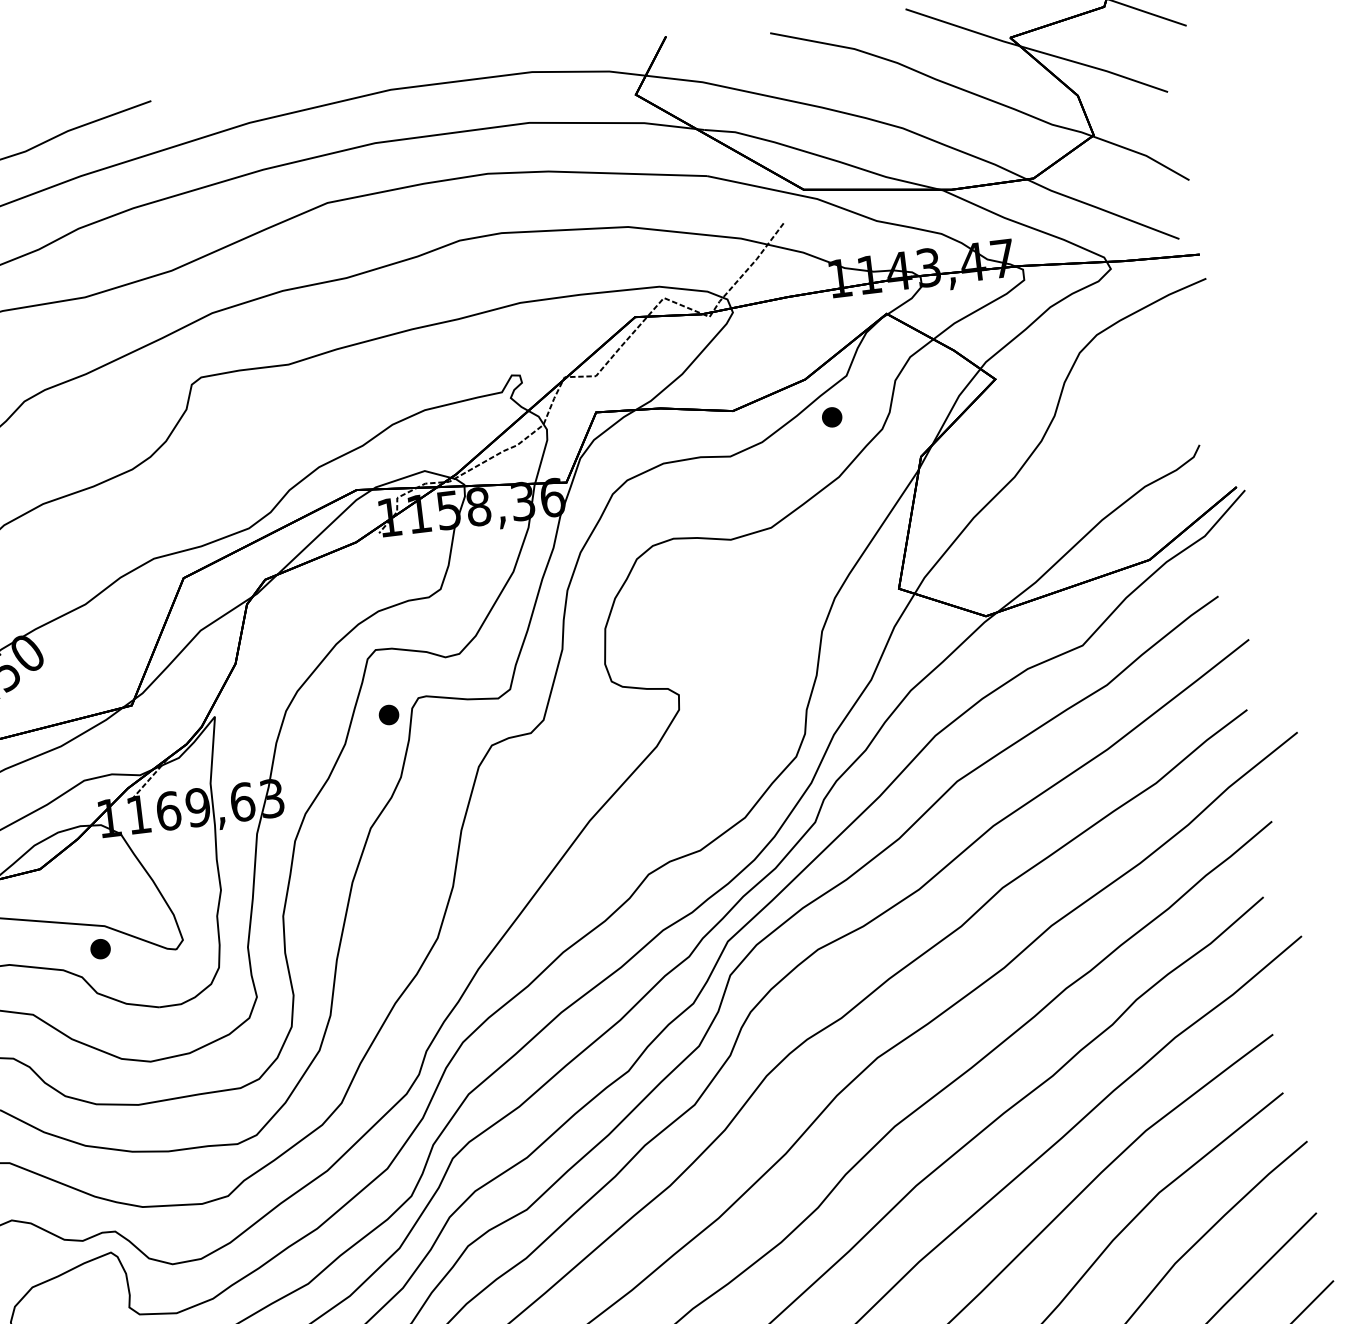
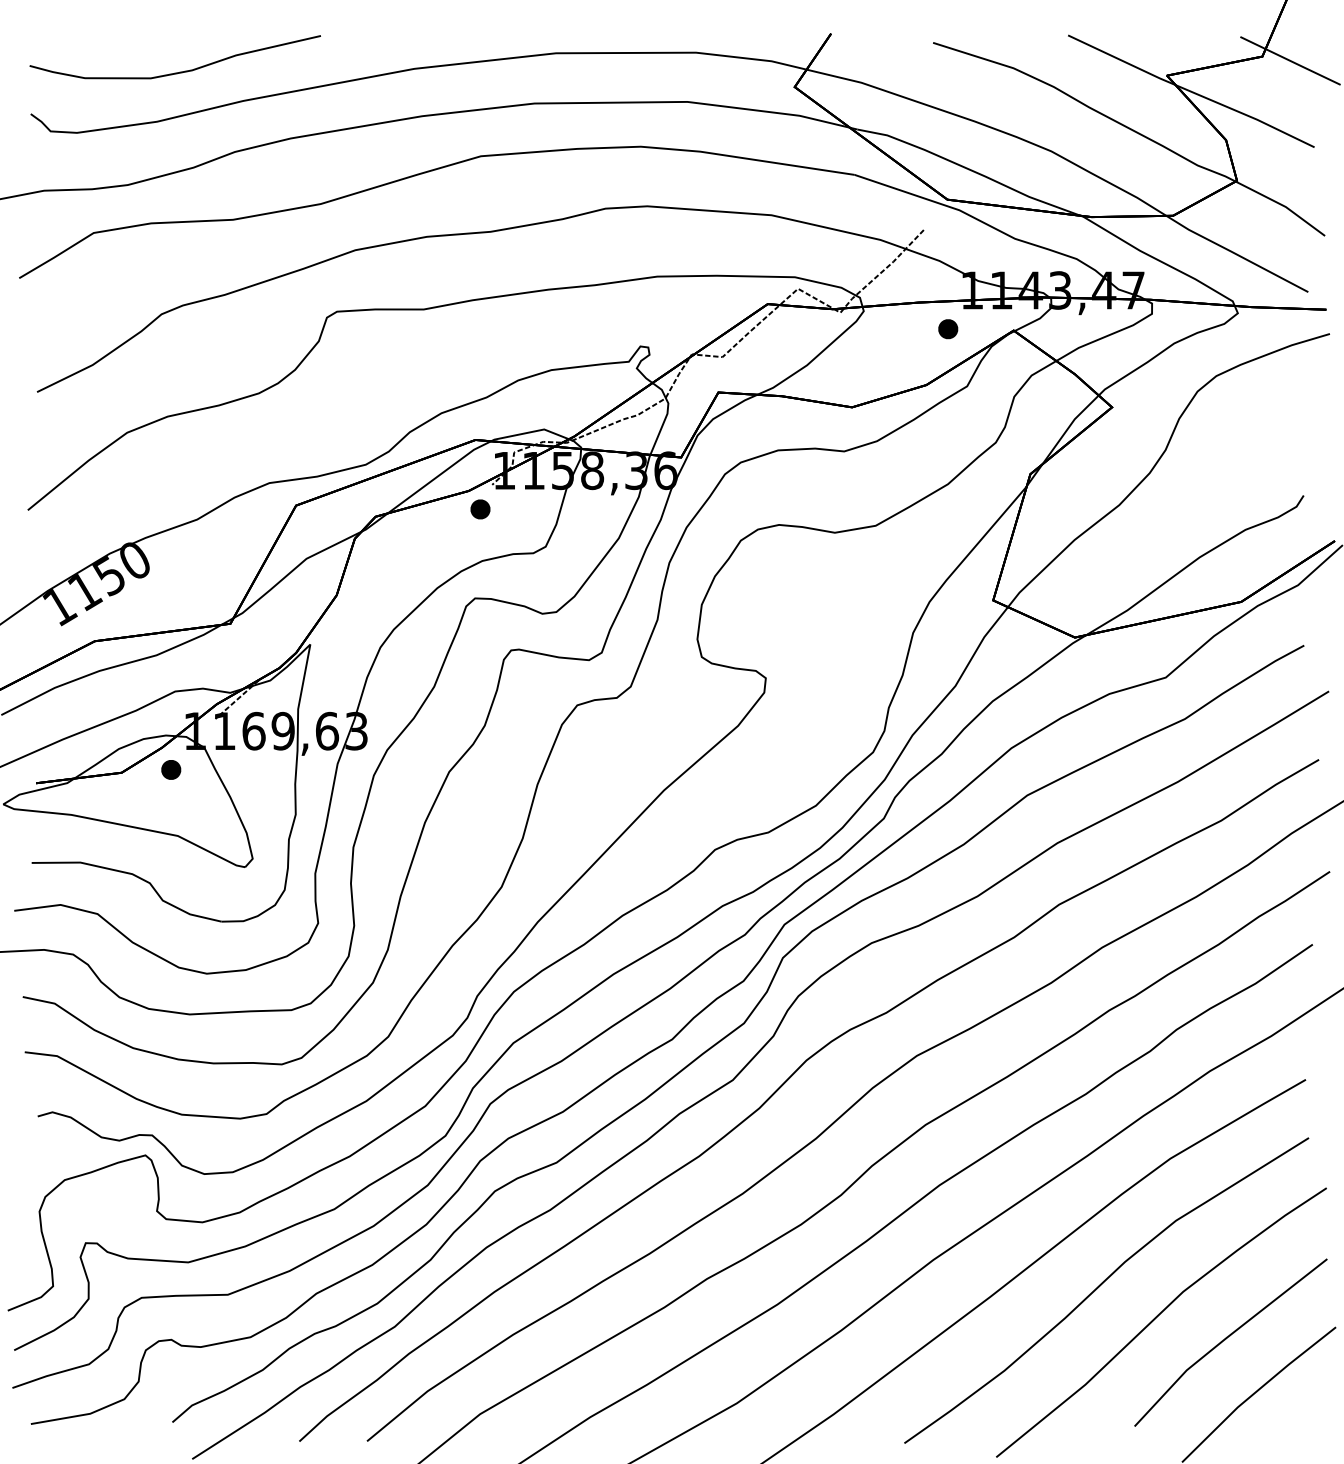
part: (832, 417) -> (948, 329), moved
part: (389, 715) -> (480, 509), moved
part: (100, 948) -> (171, 769), moved

